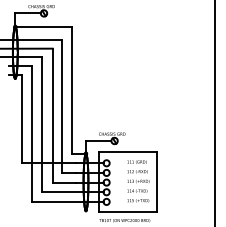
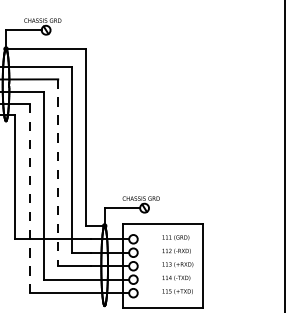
line: (52, 115) -> (57, 172), solid -> dashed
line: (32, 133) -> (30, 197), solid -> dashed

